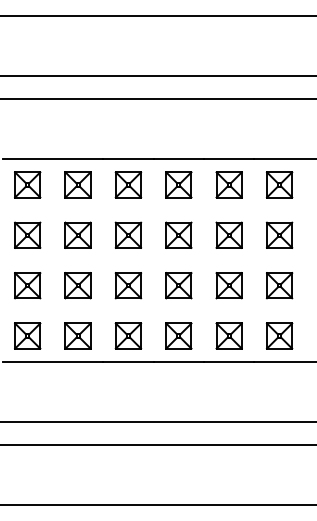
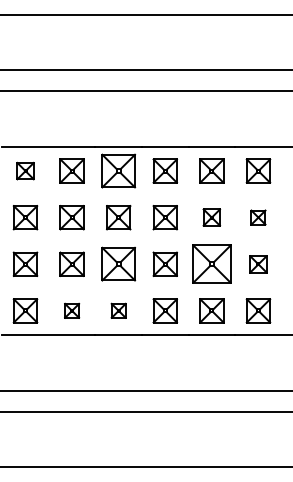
part: (27, 184) -> (25, 170), size x0.7
part: (128, 184) -> (118, 170), size x1.4
part: (228, 234) -> (211, 216), size x0.7
part: (279, 234) -> (258, 216), size x0.6
part: (128, 285) -> (118, 264), size x1.4
part: (228, 285) -> (211, 264), size x1.6
part: (279, 285) -> (258, 264), size x0.7
part: (77, 335) -> (71, 310), size x0.6
part: (128, 335) -> (118, 310), size x0.6

